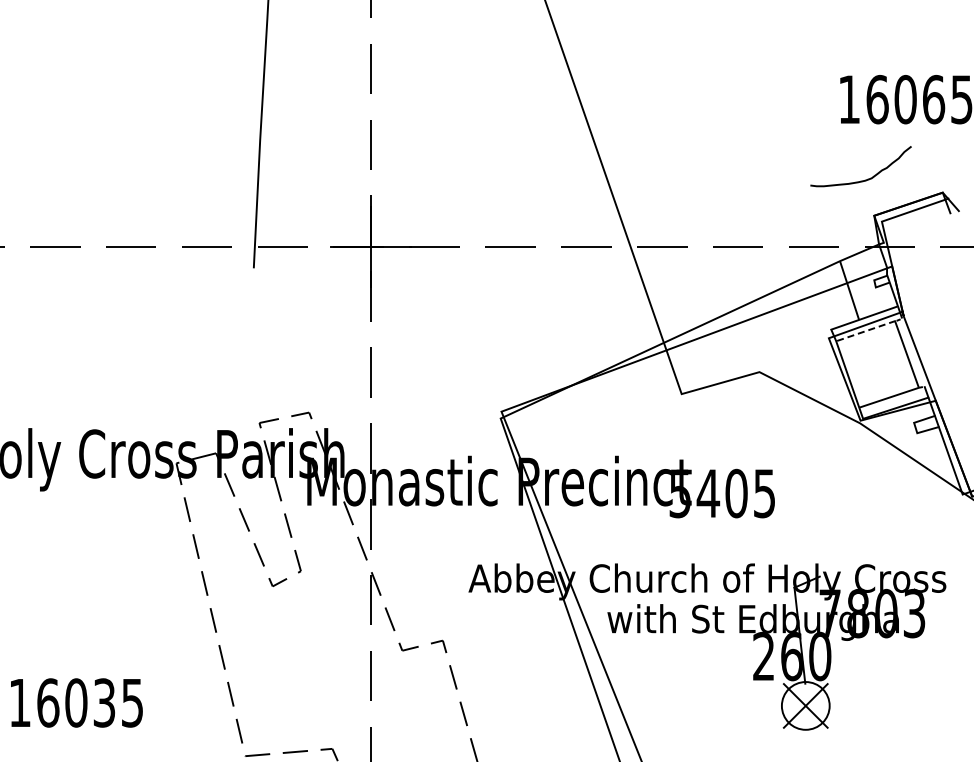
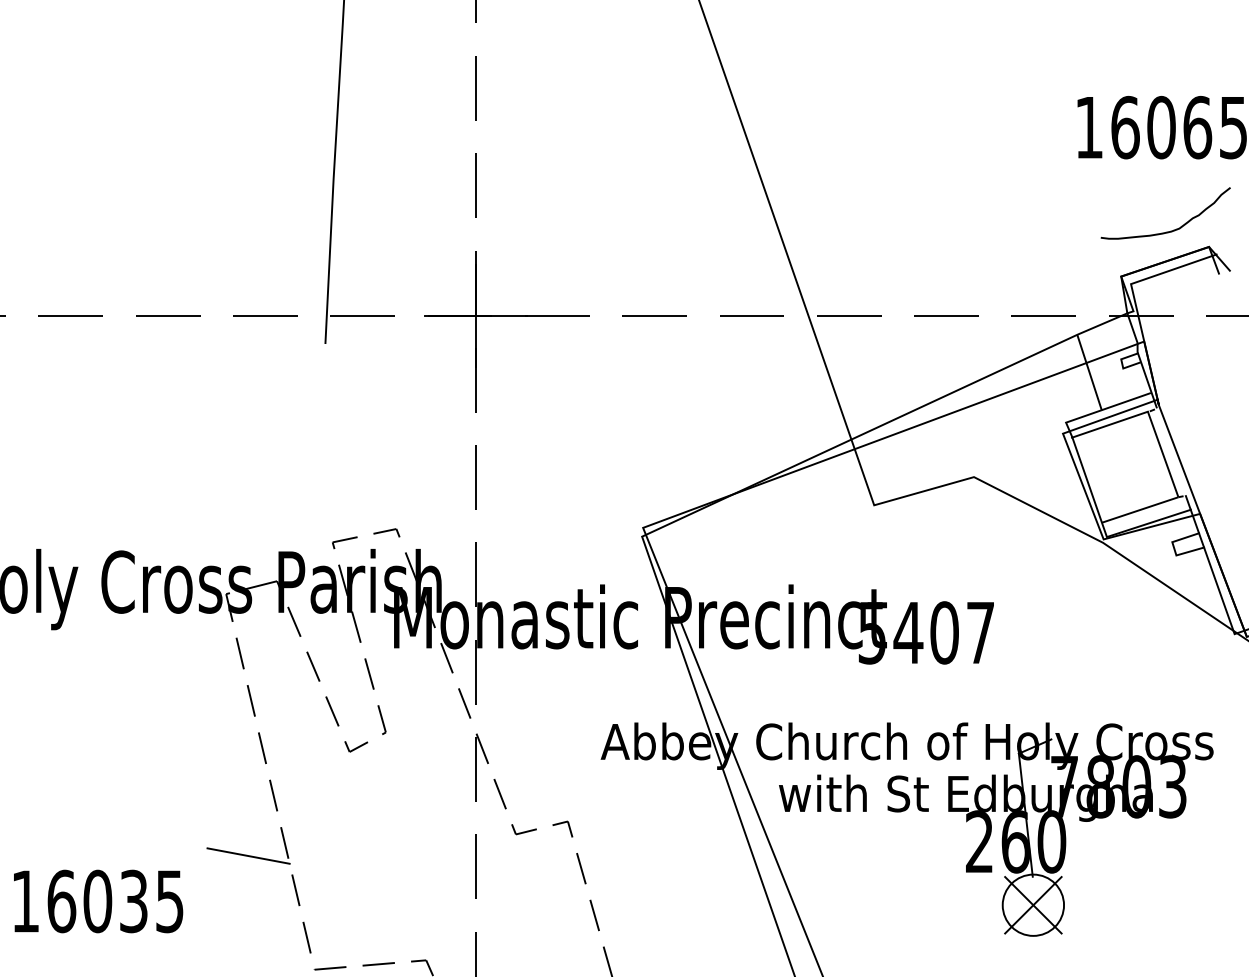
curve: (867, 178) -> (1174, 228), moved
line: (865, 331) -> (1109, 425), dashed -> solid
text: (764, 493) -> (980, 632), 5405 -> 5407
line: (193, 667) -> (248, 855), added

